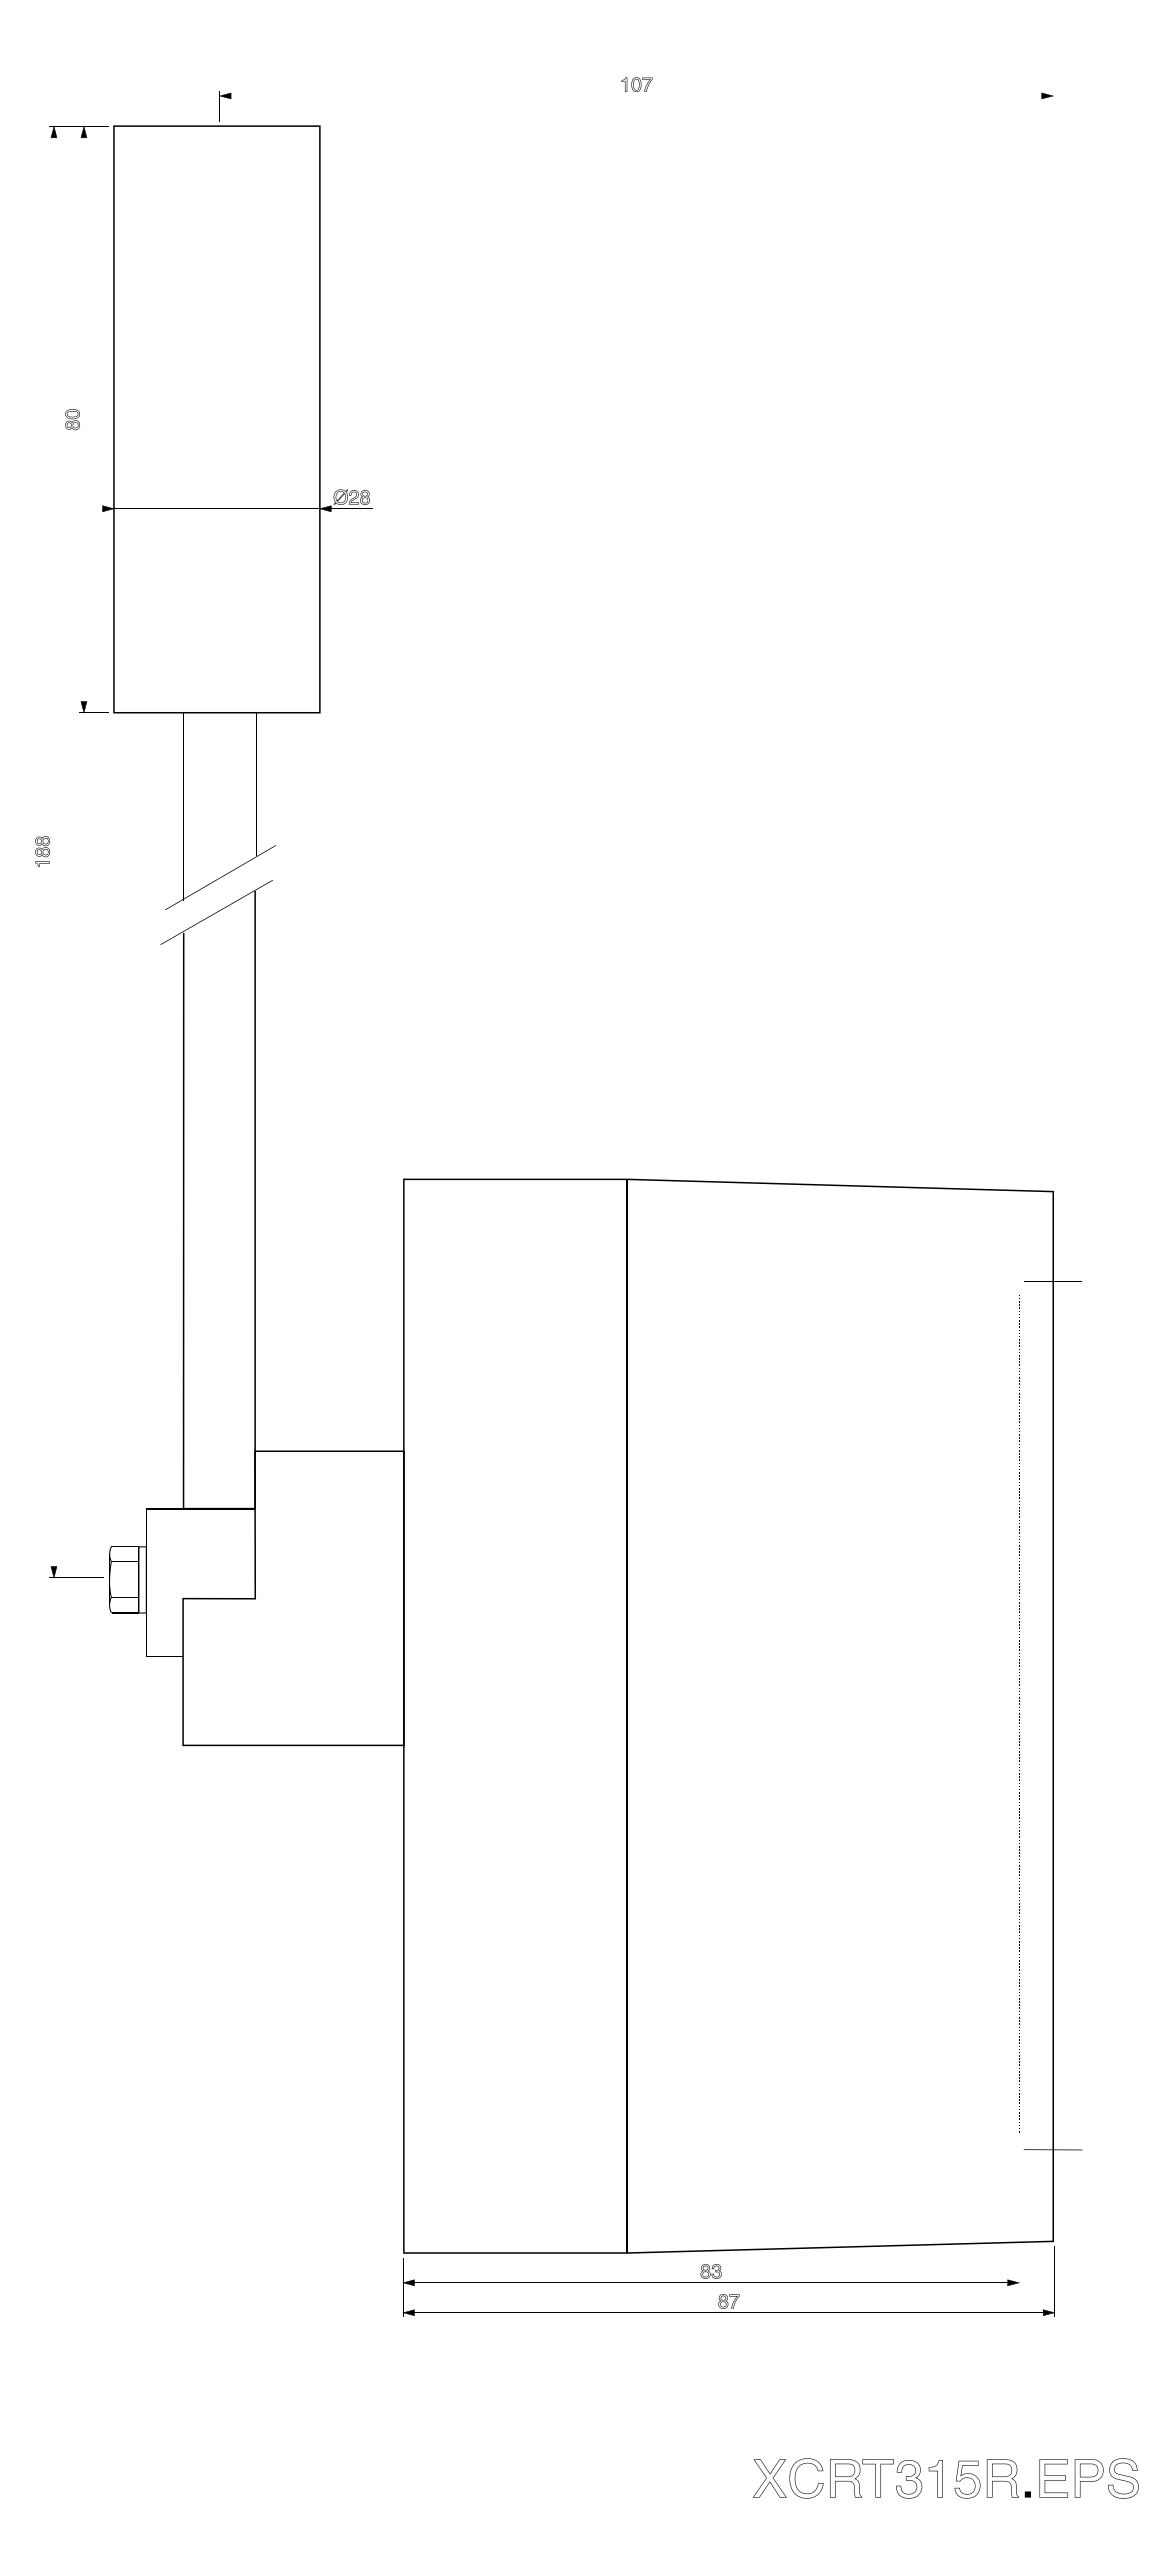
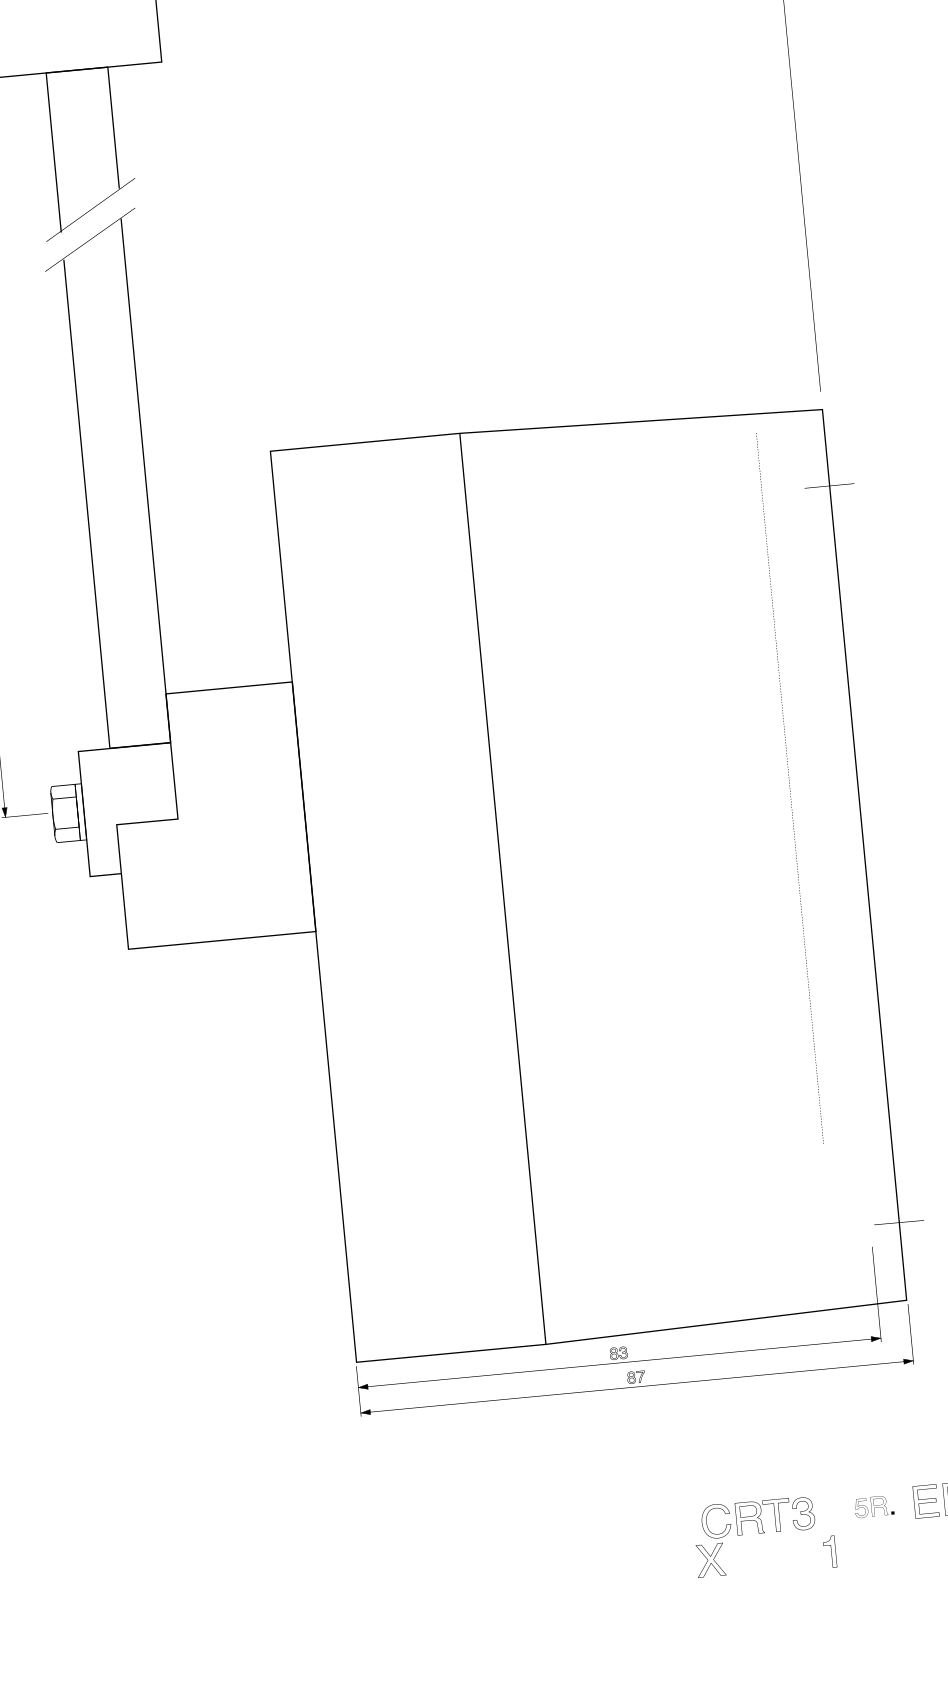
part: (1019, 1713) -> (789, 788), moved
part: (769, 2478) -> (710, 1560), moved
part: (935, 2478) -> (829, 1551), moved
part: (992, 2478) -> (874, 1506), size x0.6

